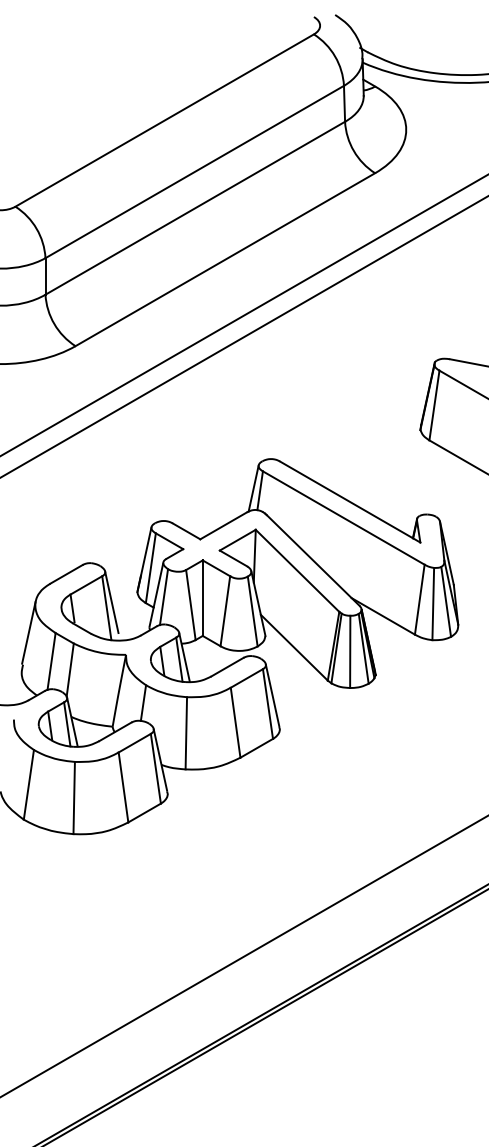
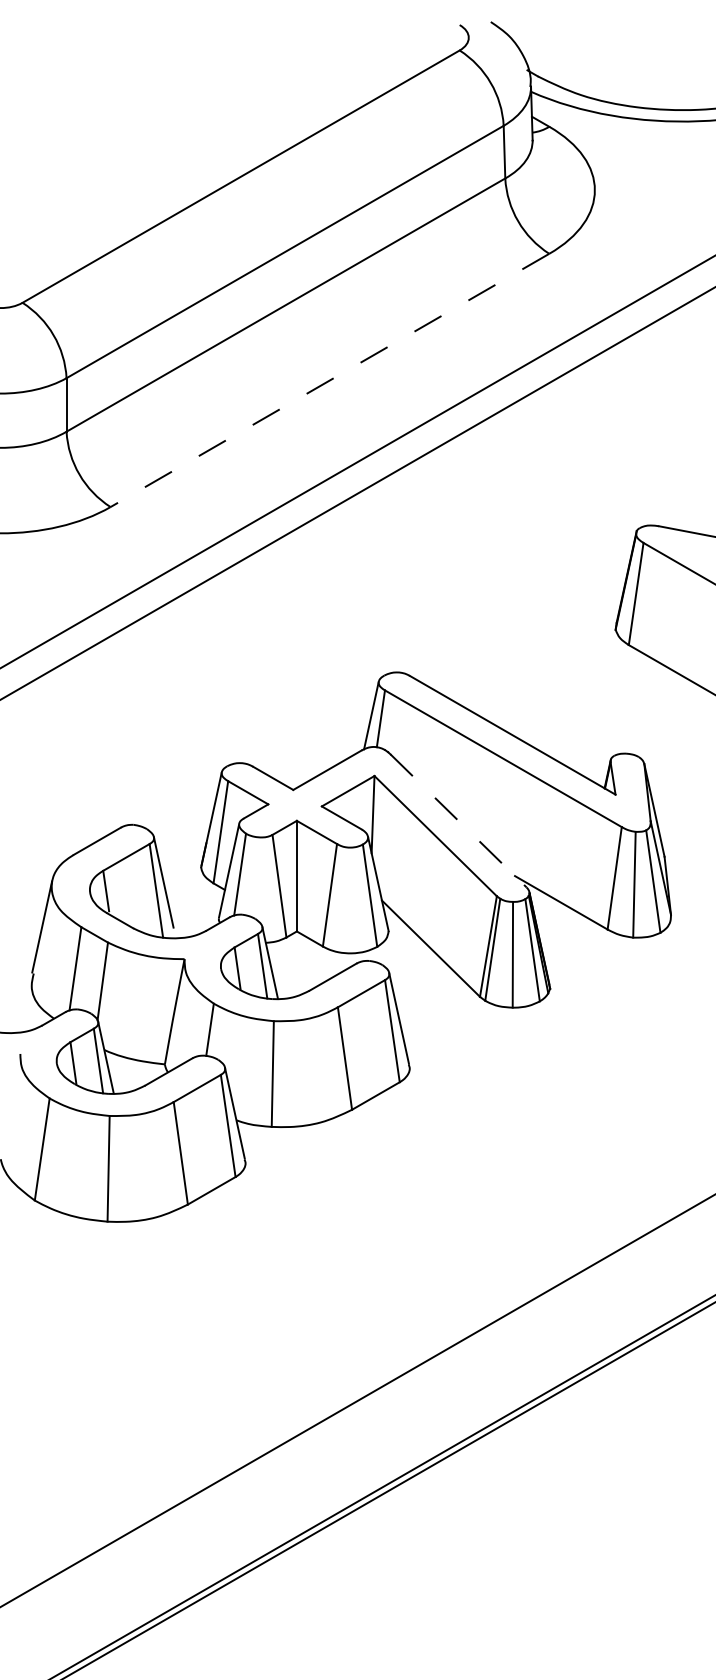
line: (225, 259) -> (330, 380), solid -> dashed
line: (313, 560) -> (459, 820), solid -> dashed

